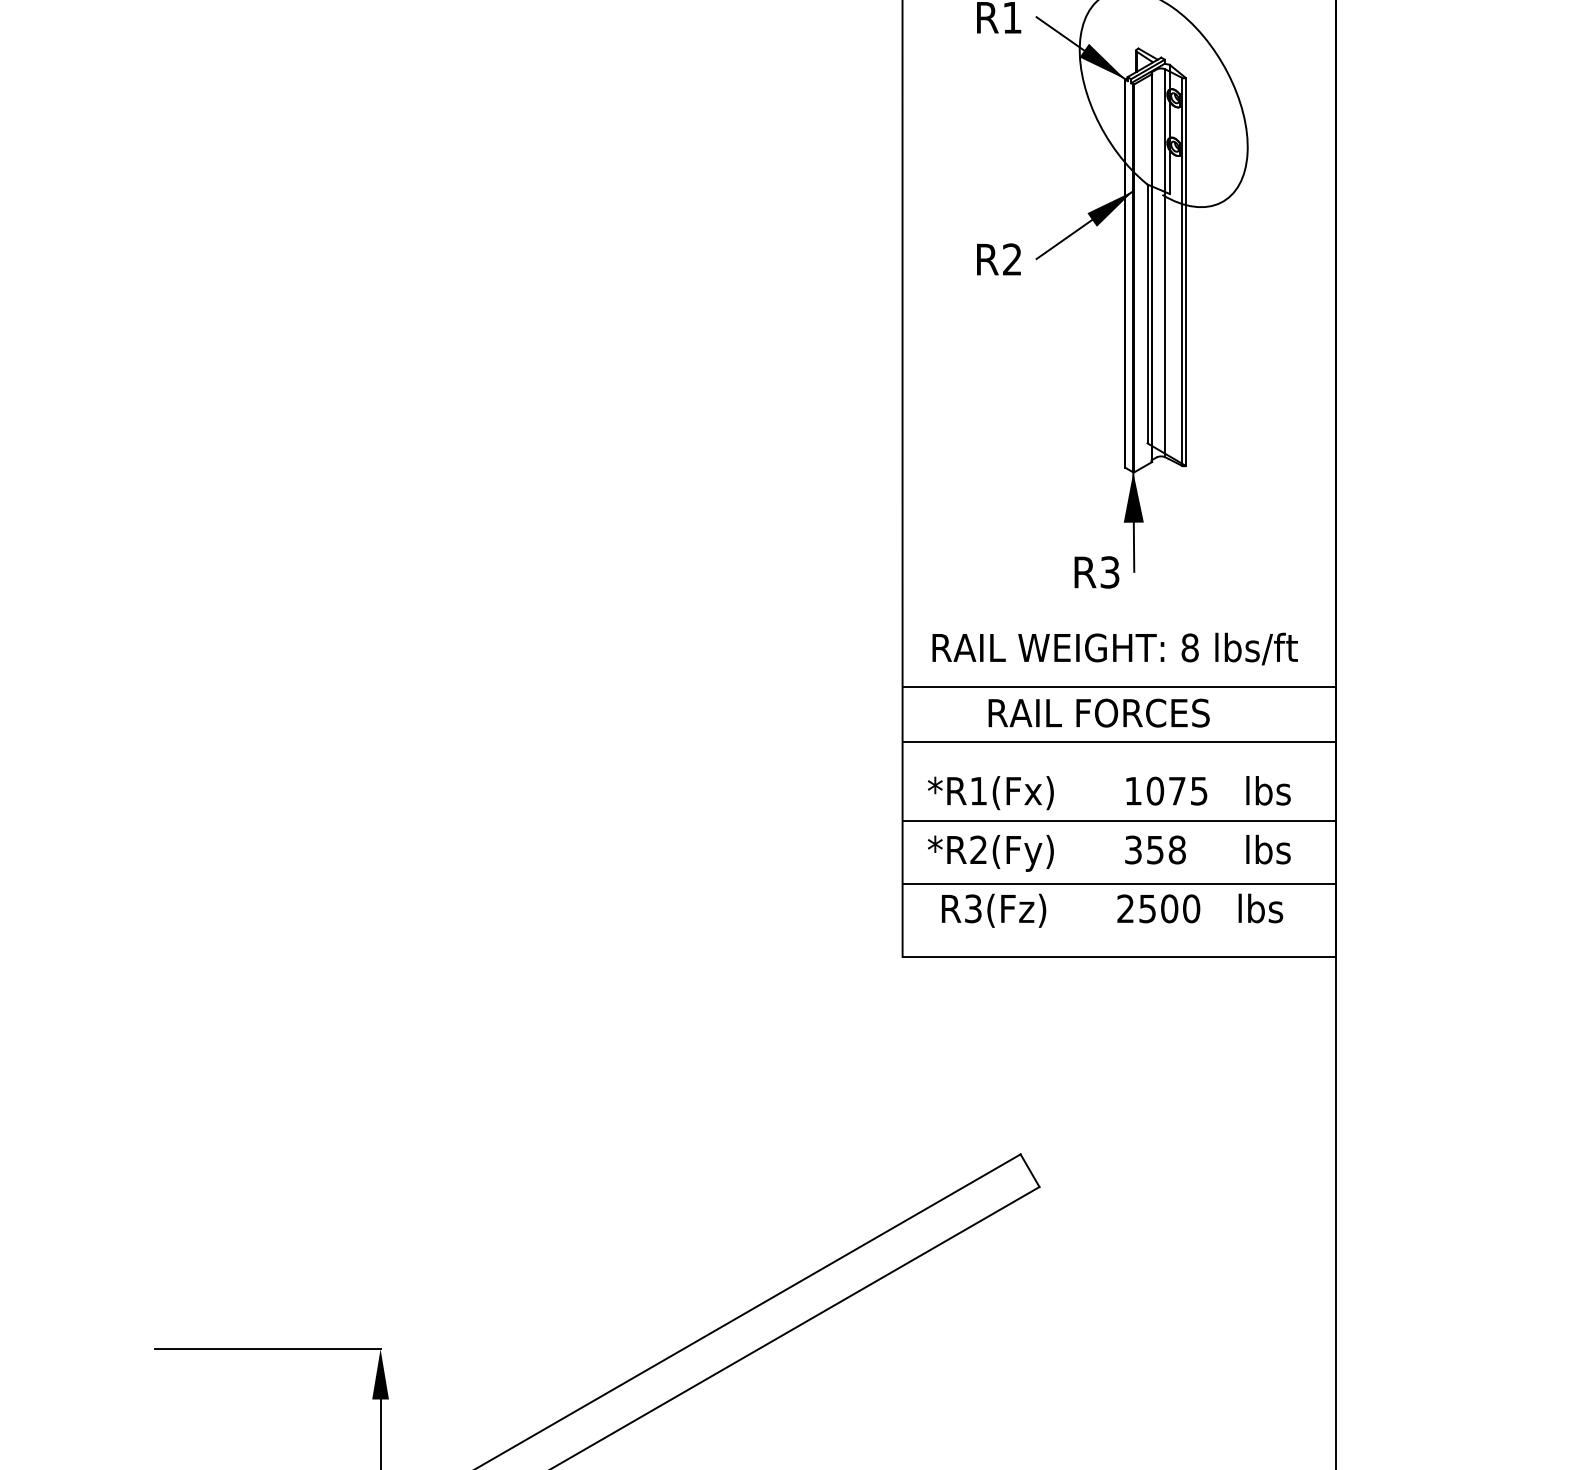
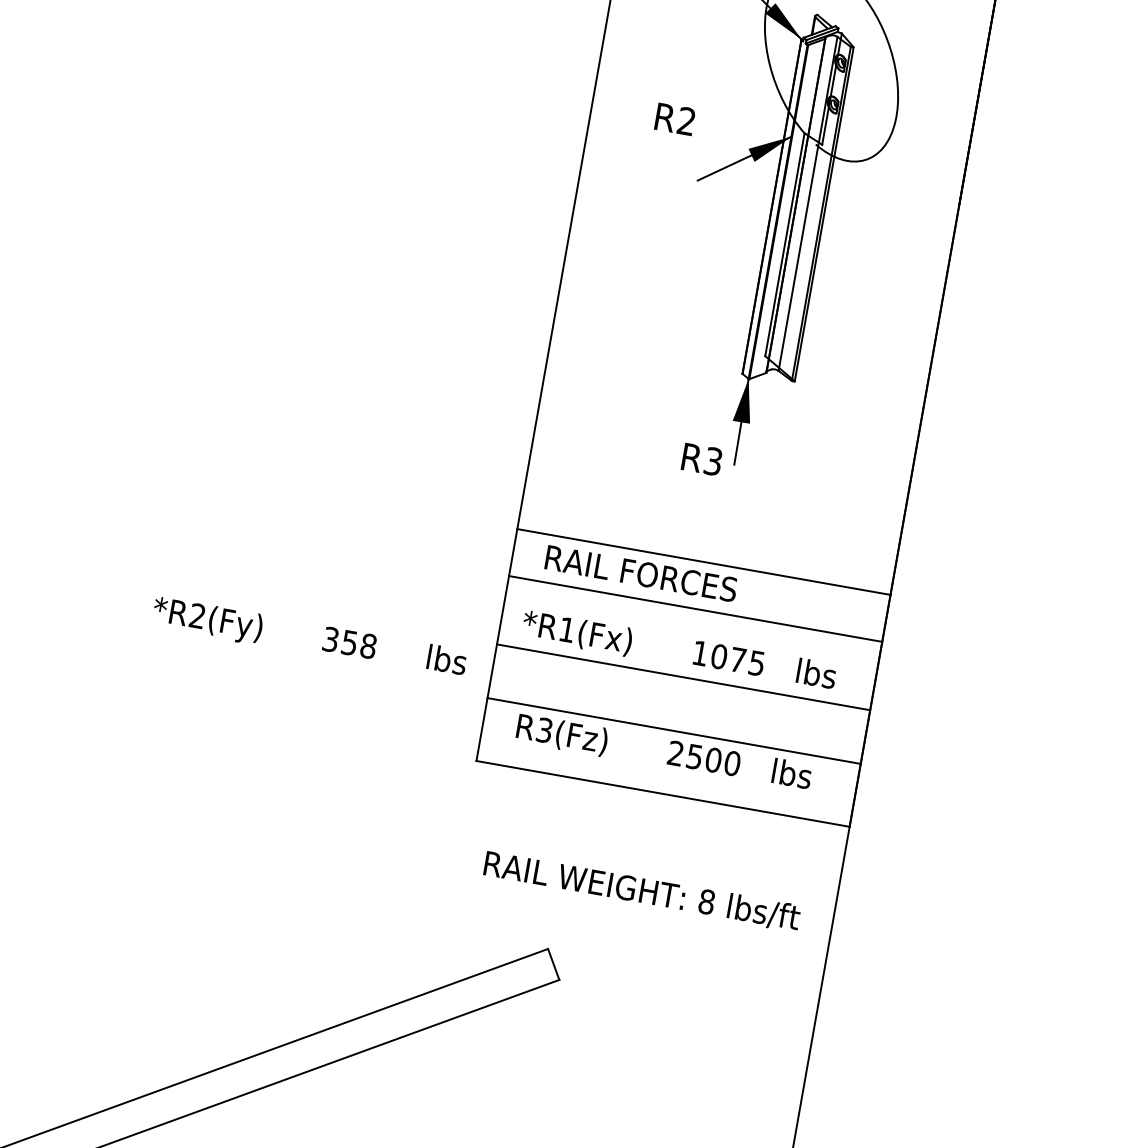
text: (998, 259) -> (674, 119), moved
text: (1114, 648) -> (641, 891), moved
text: (1098, 712) -> (640, 573), moved
text: (1109, 852) -> (309, 638), moved

